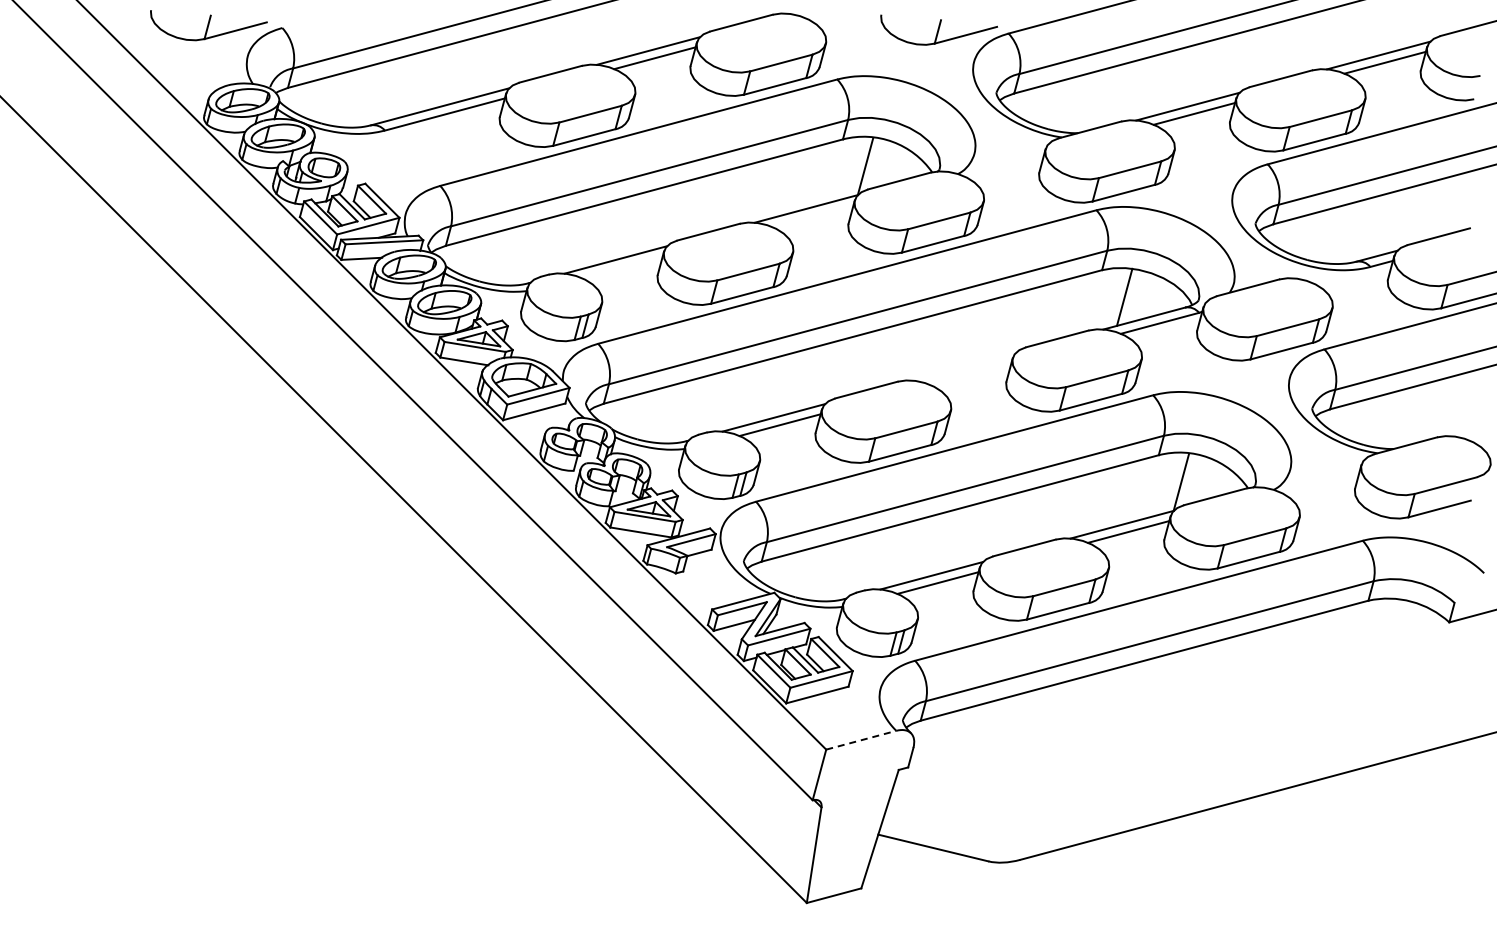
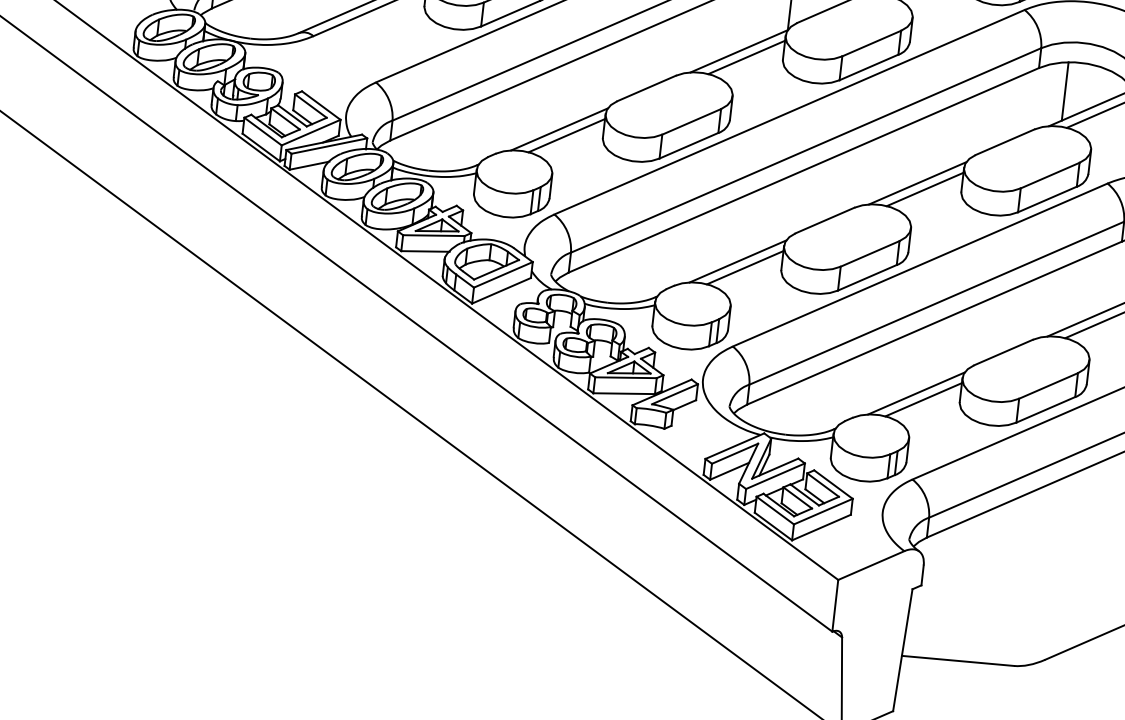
line: (812, 216) -> (746, 57), added
line: (621, 267) -> (566, 136), added
line: (963, 366) -> (916, 183), added
line: (970, 373) -> (924, 188), added
line: (861, 740) -> (871, 565), dashed -> solid

